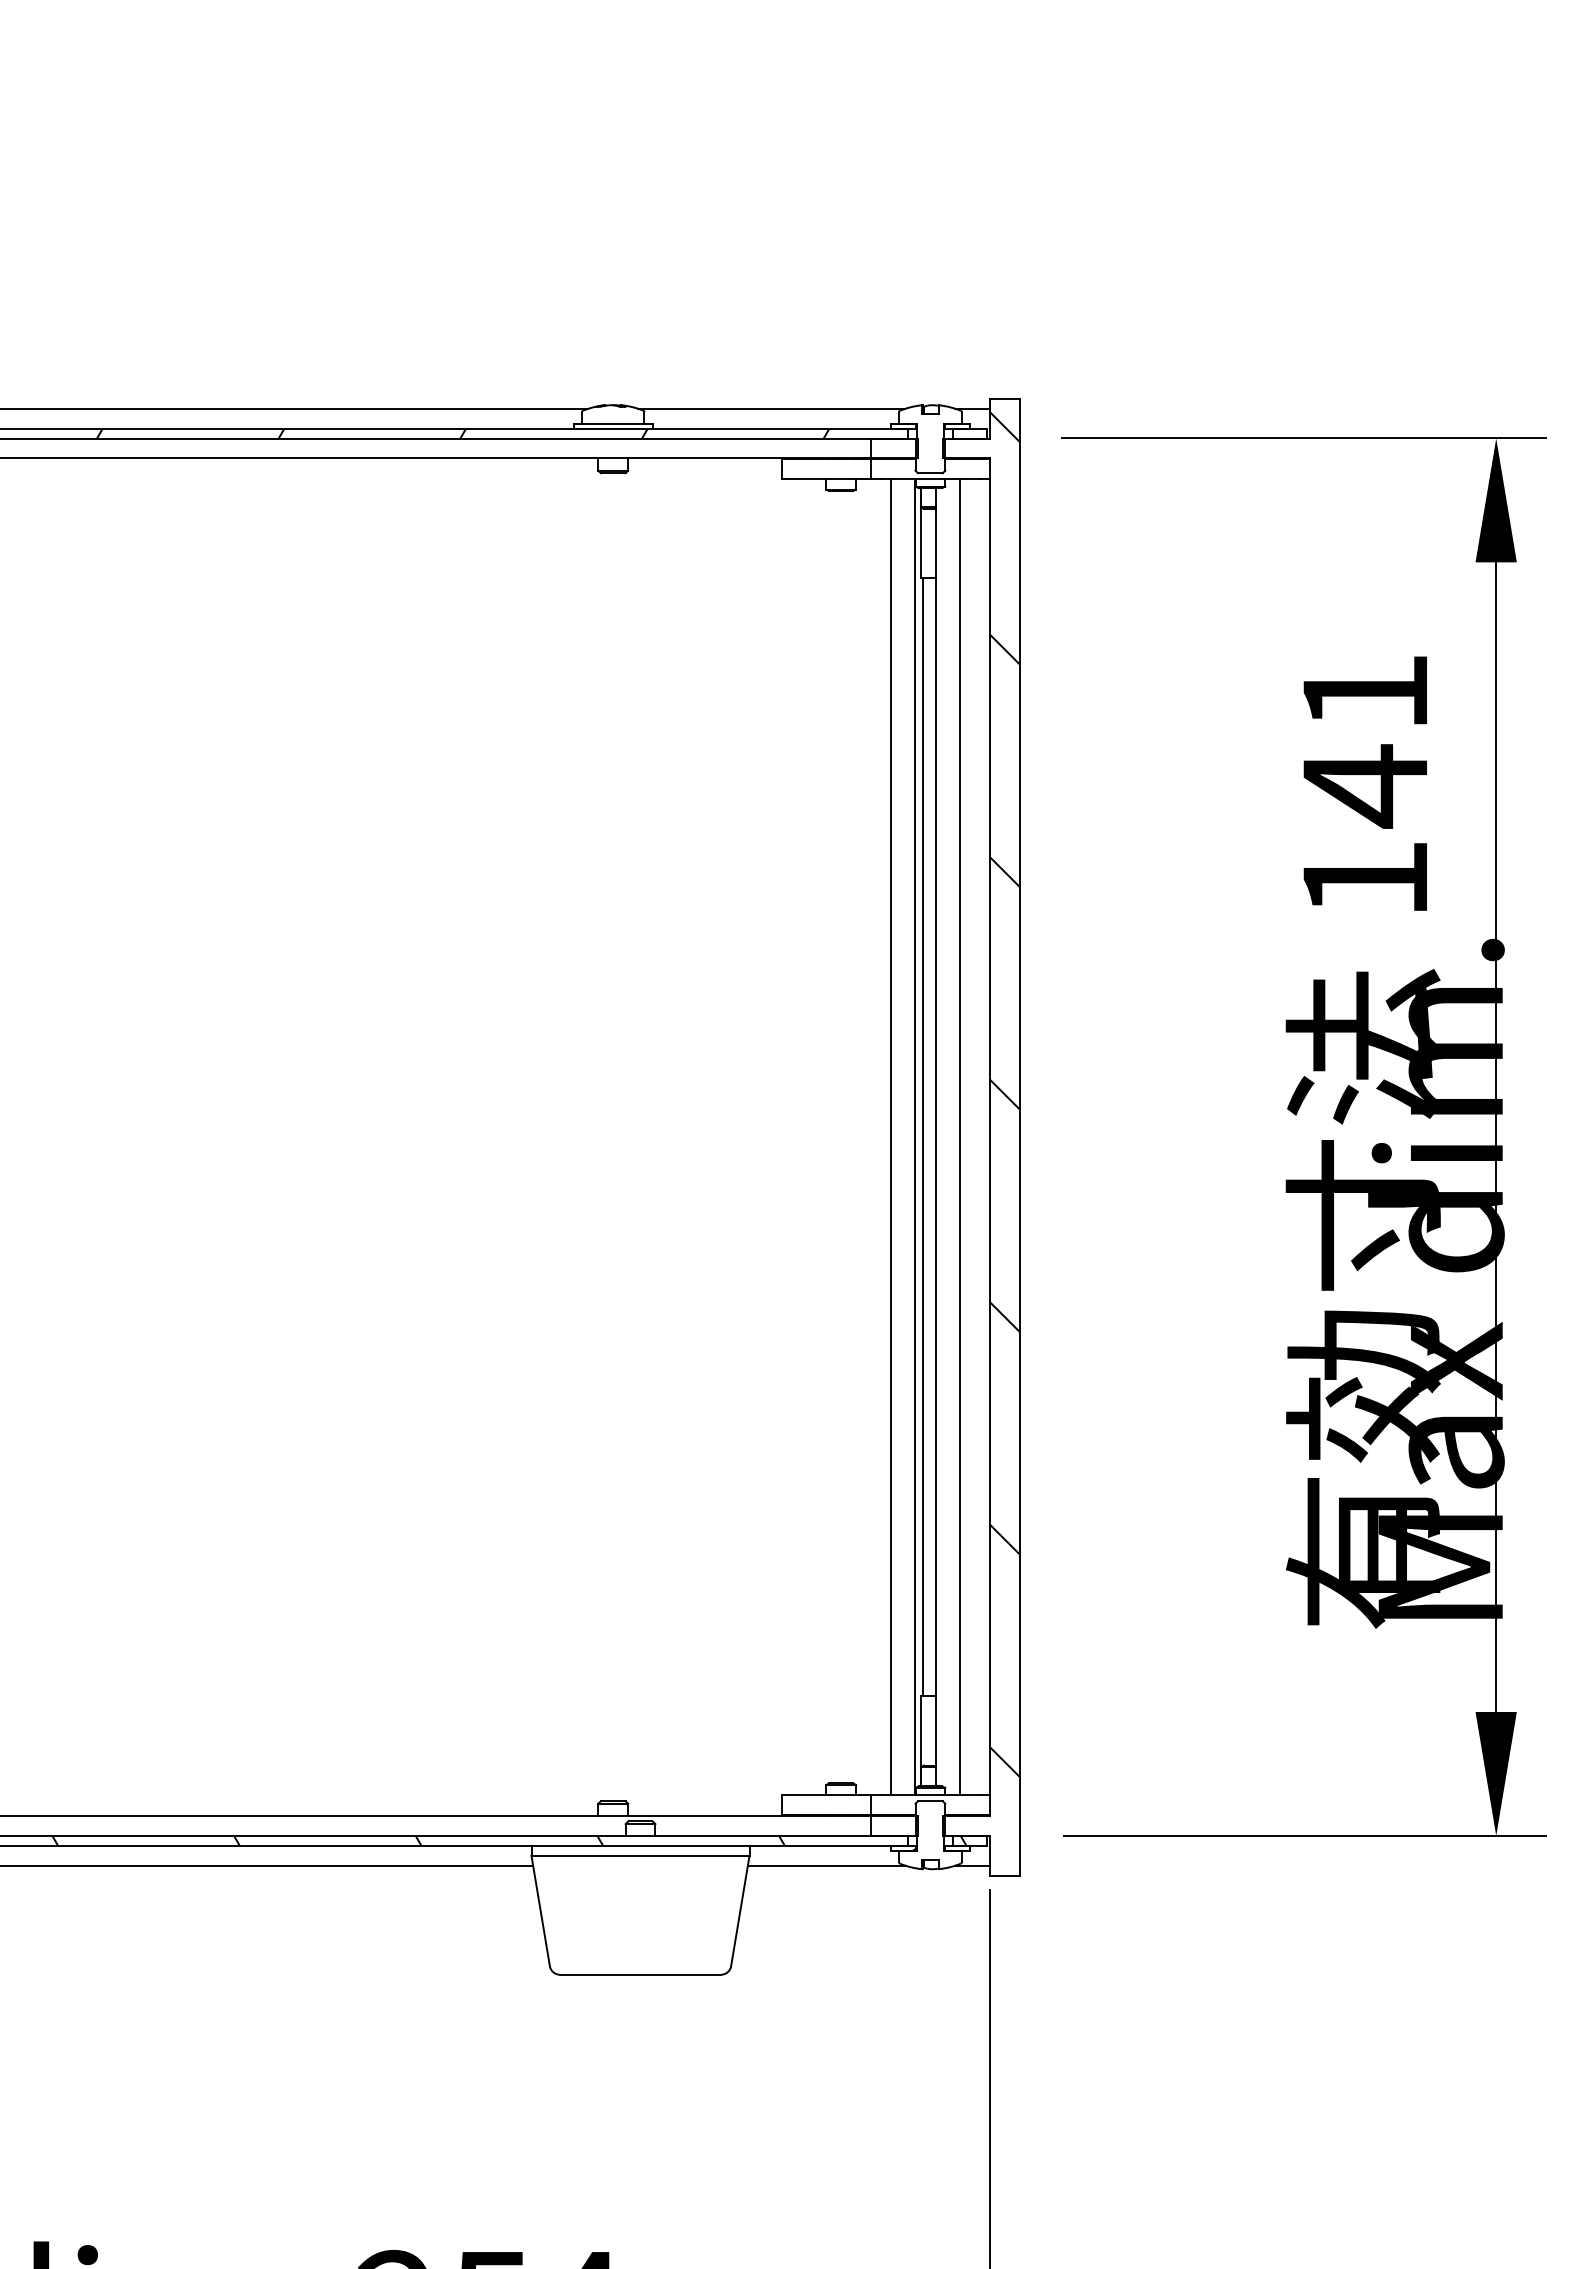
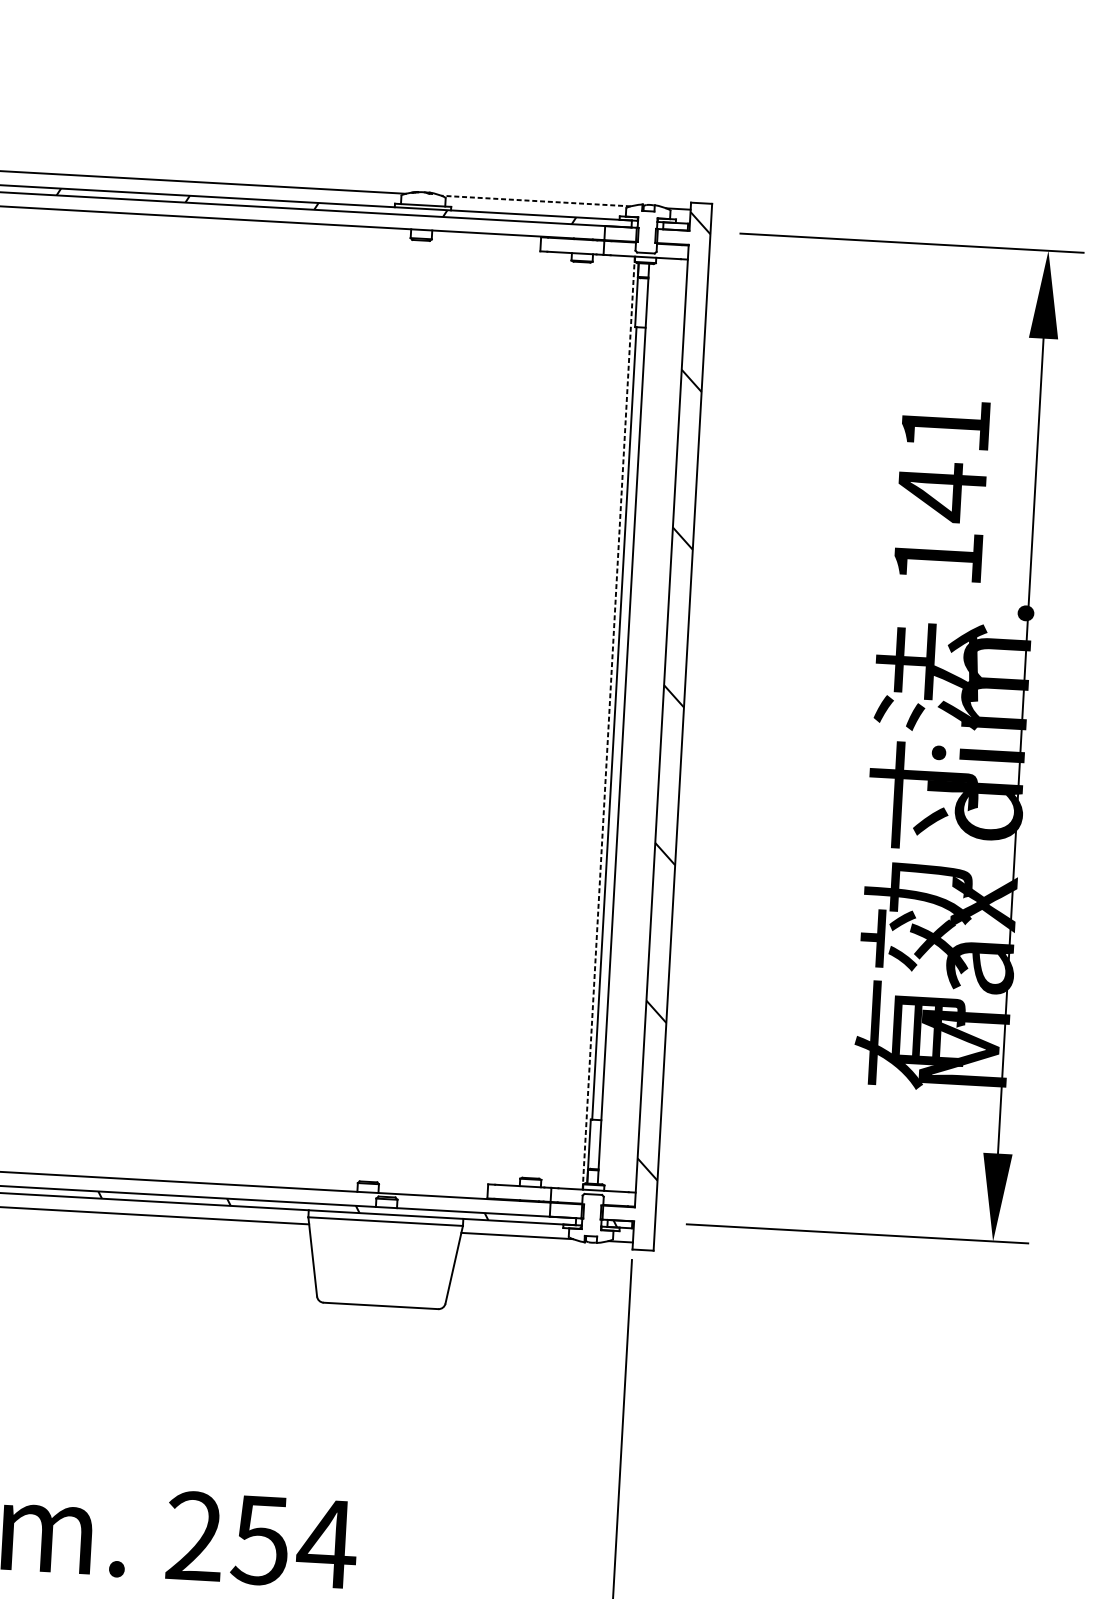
line: (771, 408) -> (535, 200), solid -> dashed
line: (890, 1137) -> (591, 722), removed
line: (915, 1137) -> (609, 723), solid -> dashed
line: (960, 1137) -> (640, 725), removed

